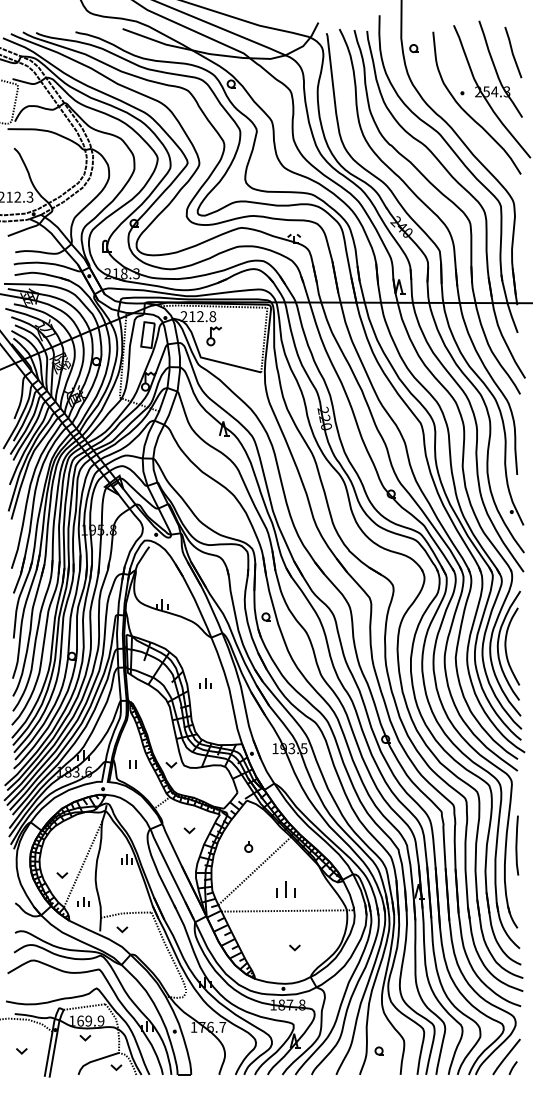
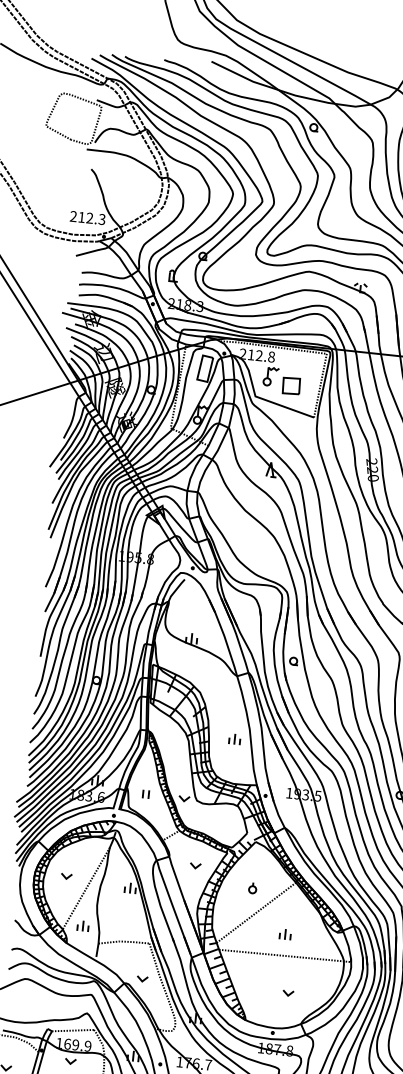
part: (235, 343) -> (291, 386), added
part: (205, 683) -> (234, 739), moved
part: (62, 875) -> (66, 876), moved
part: (285, 889) -> (285, 934), size x0.62
part: (122, 929) -> (142, 978), moved

